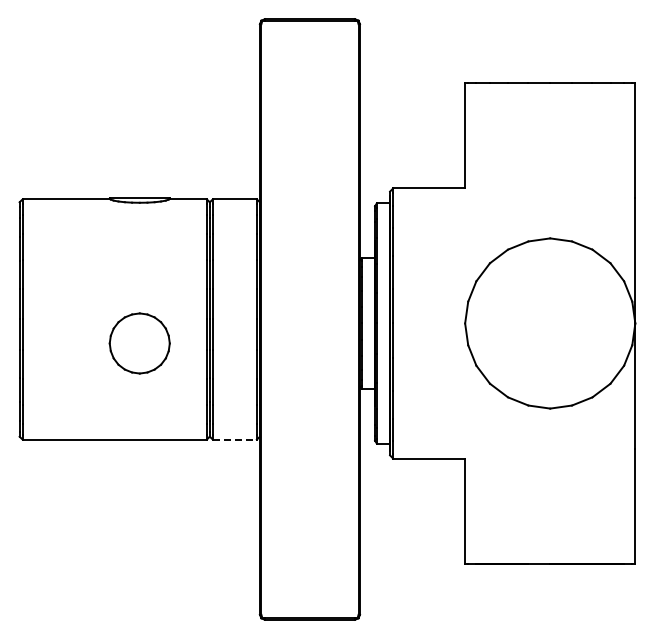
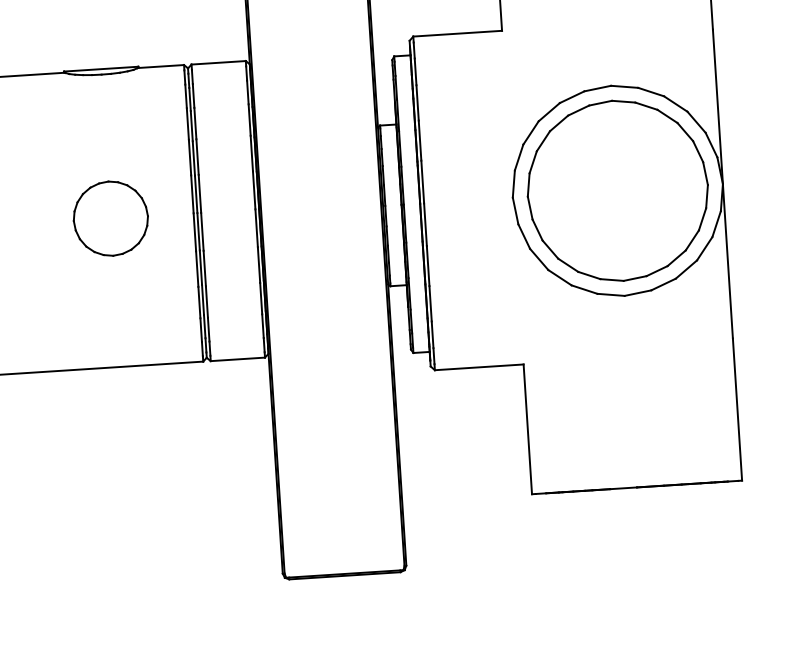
part: (550, 323) -> (618, 190), added
part: (139, 343) -> (110, 218), moved
line: (234, 439) -> (237, 359), dashed -> solid

